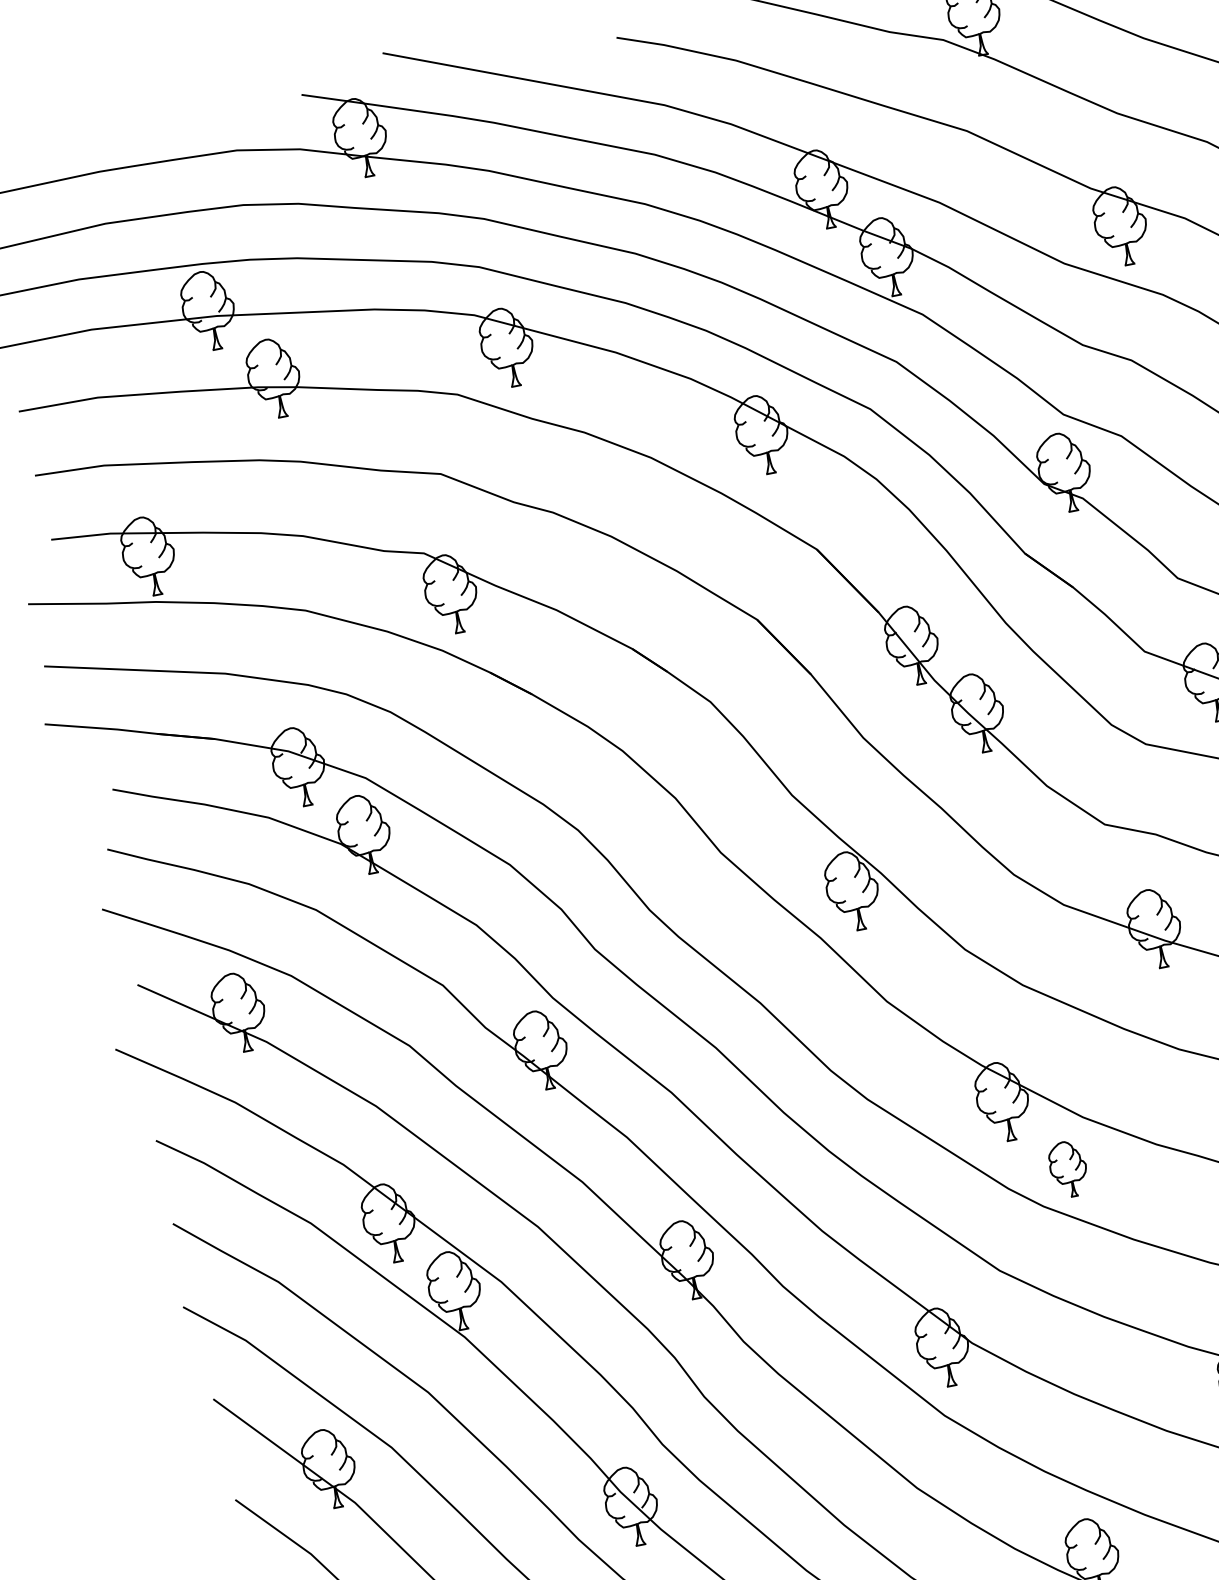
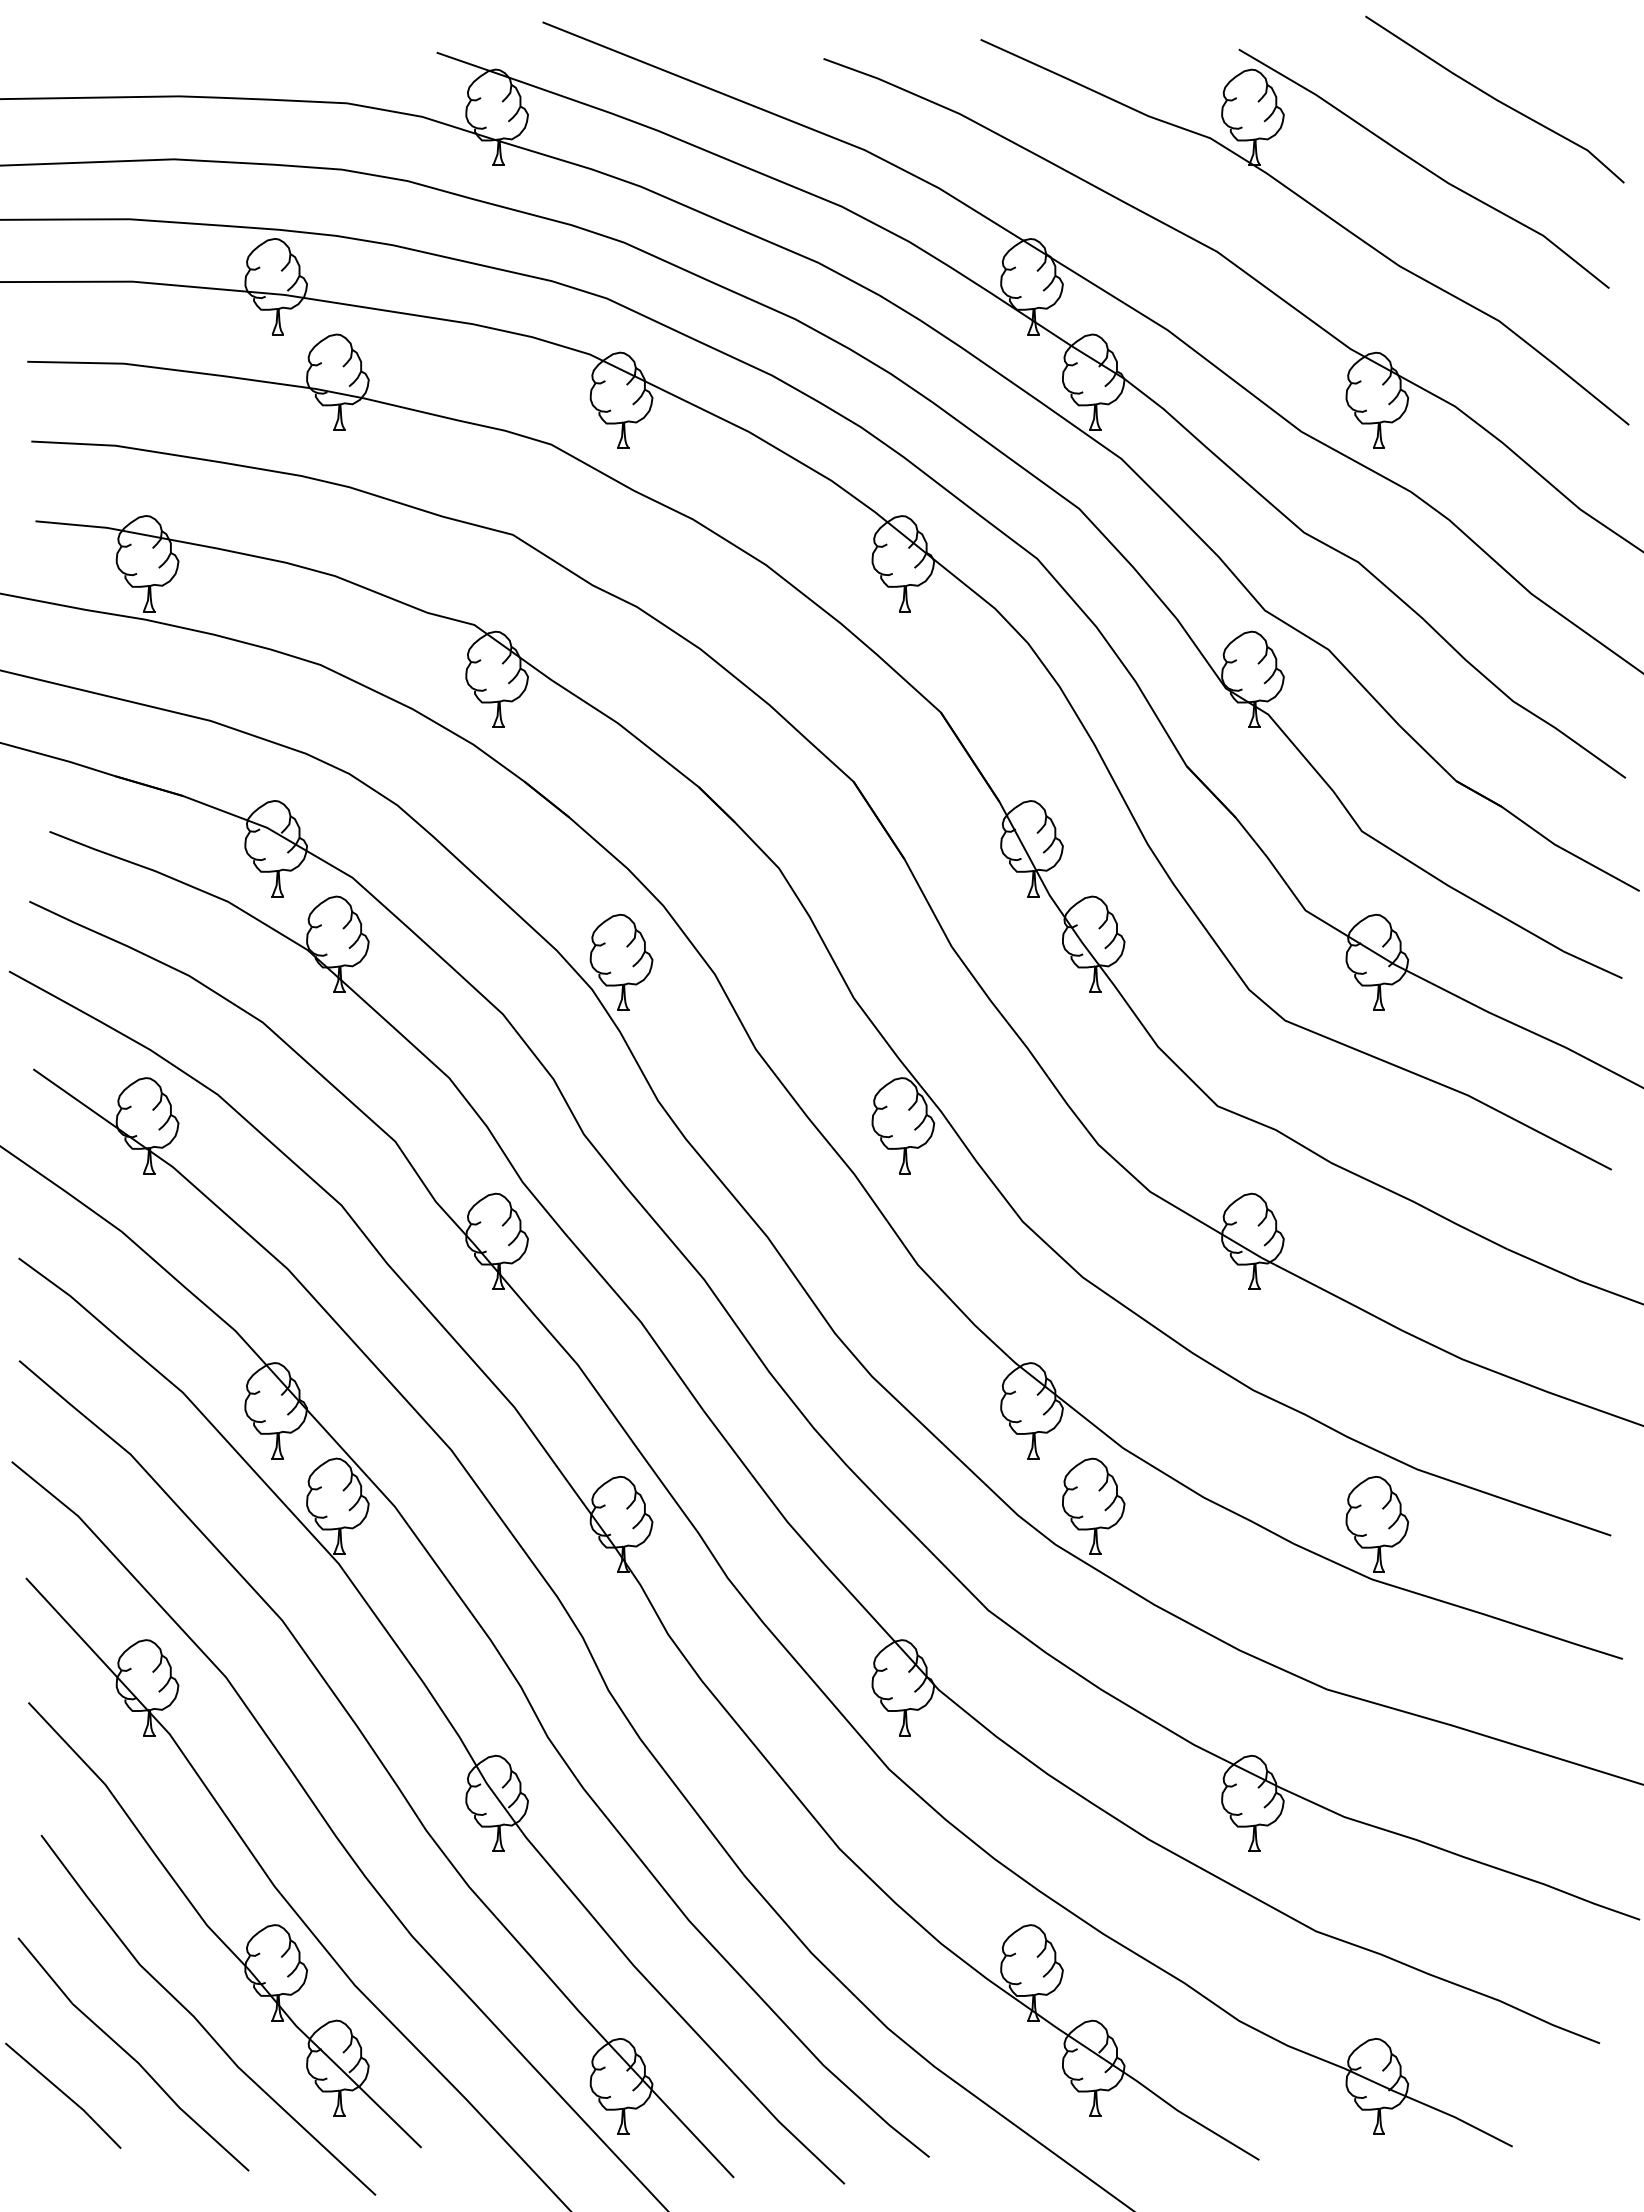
part: (597, 802) -> (621, 961), added
part: (1068, 1168) -> (1093, 1505), size x1.43

